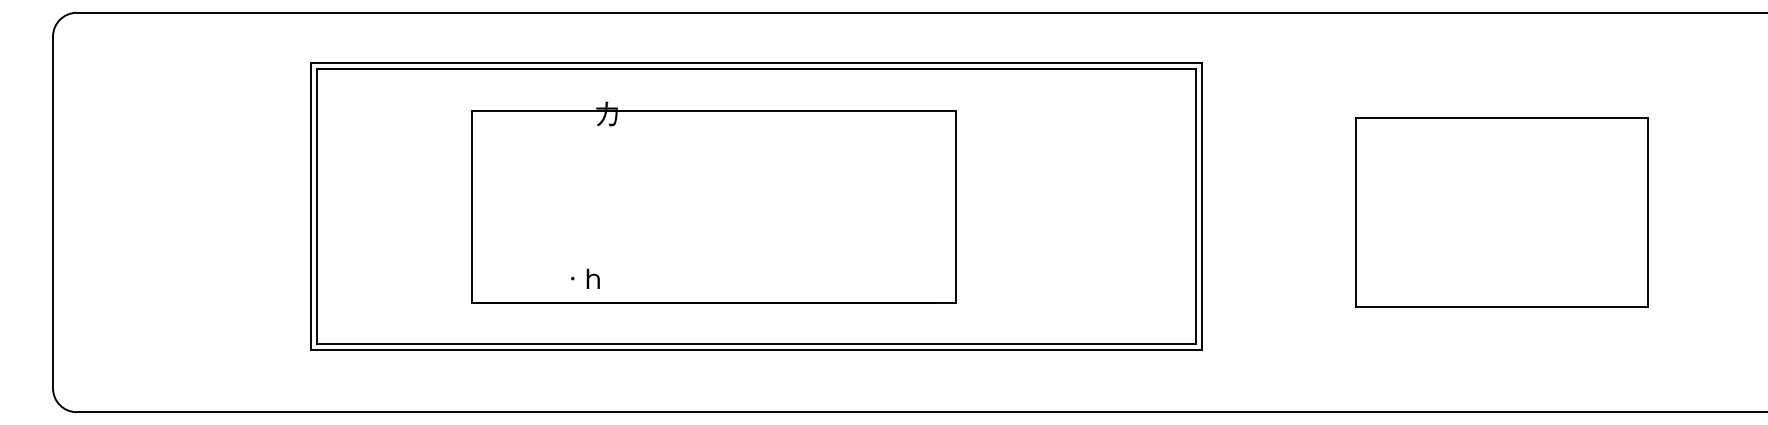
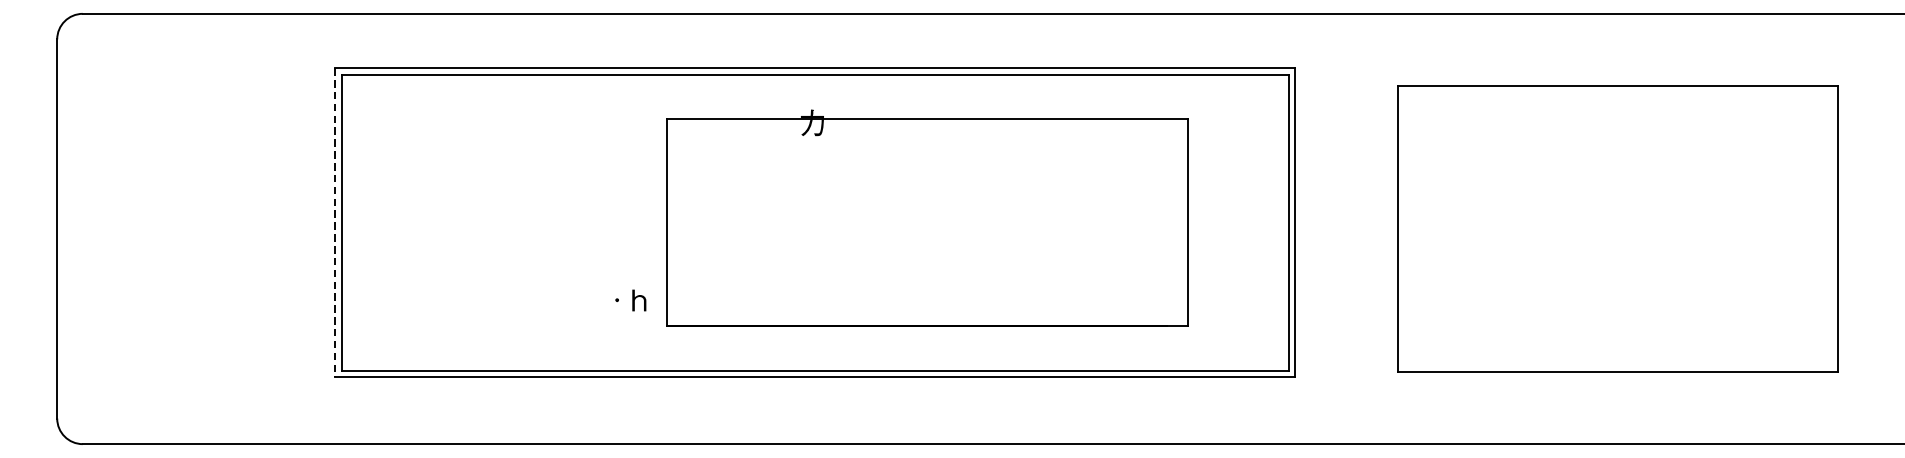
part: (713, 202) -> (927, 218), moved
line: (311, 207) -> (335, 223), solid -> dashed
part: (1501, 212) -> (1617, 229), size x1.4

